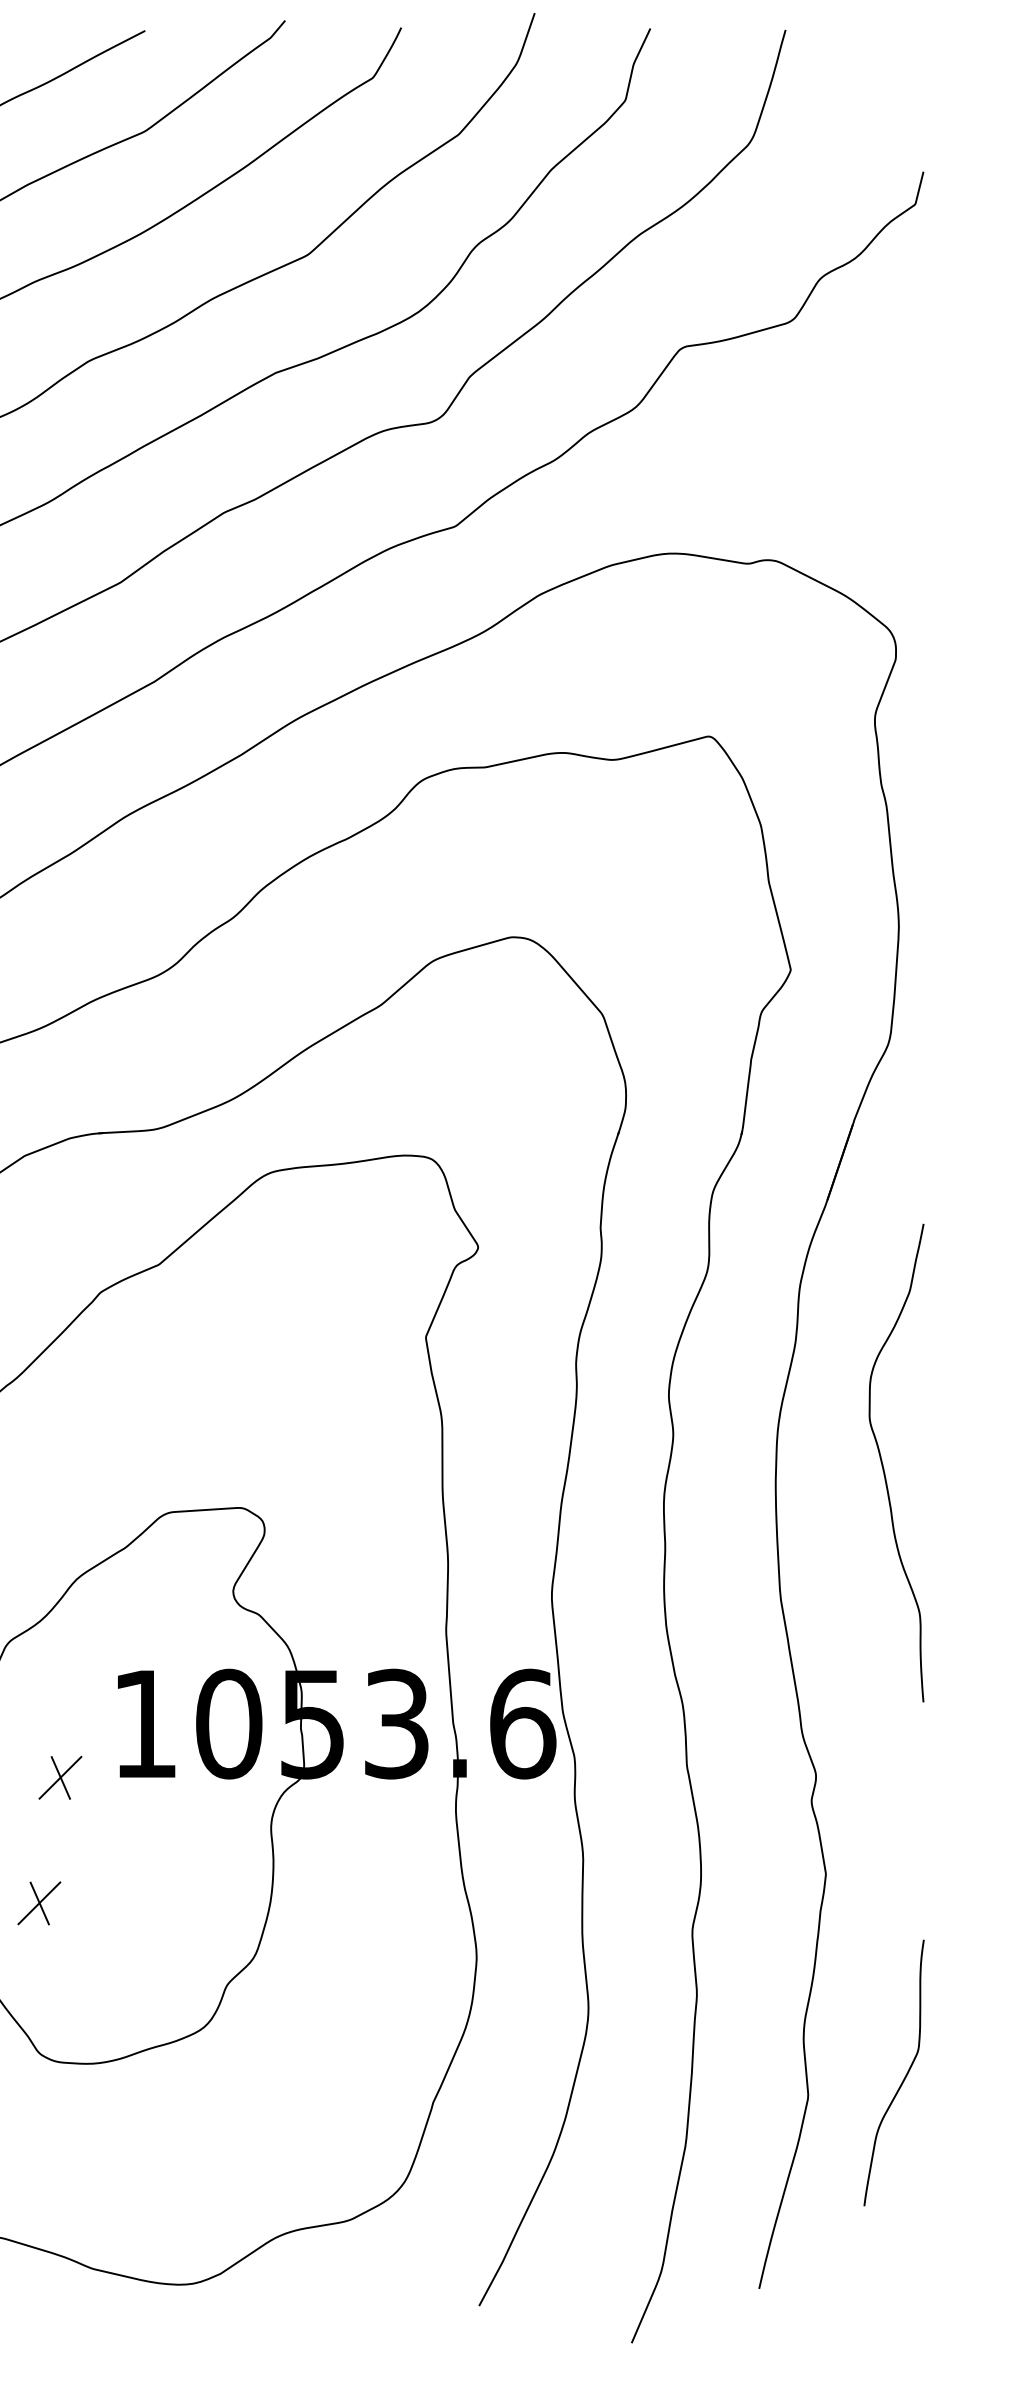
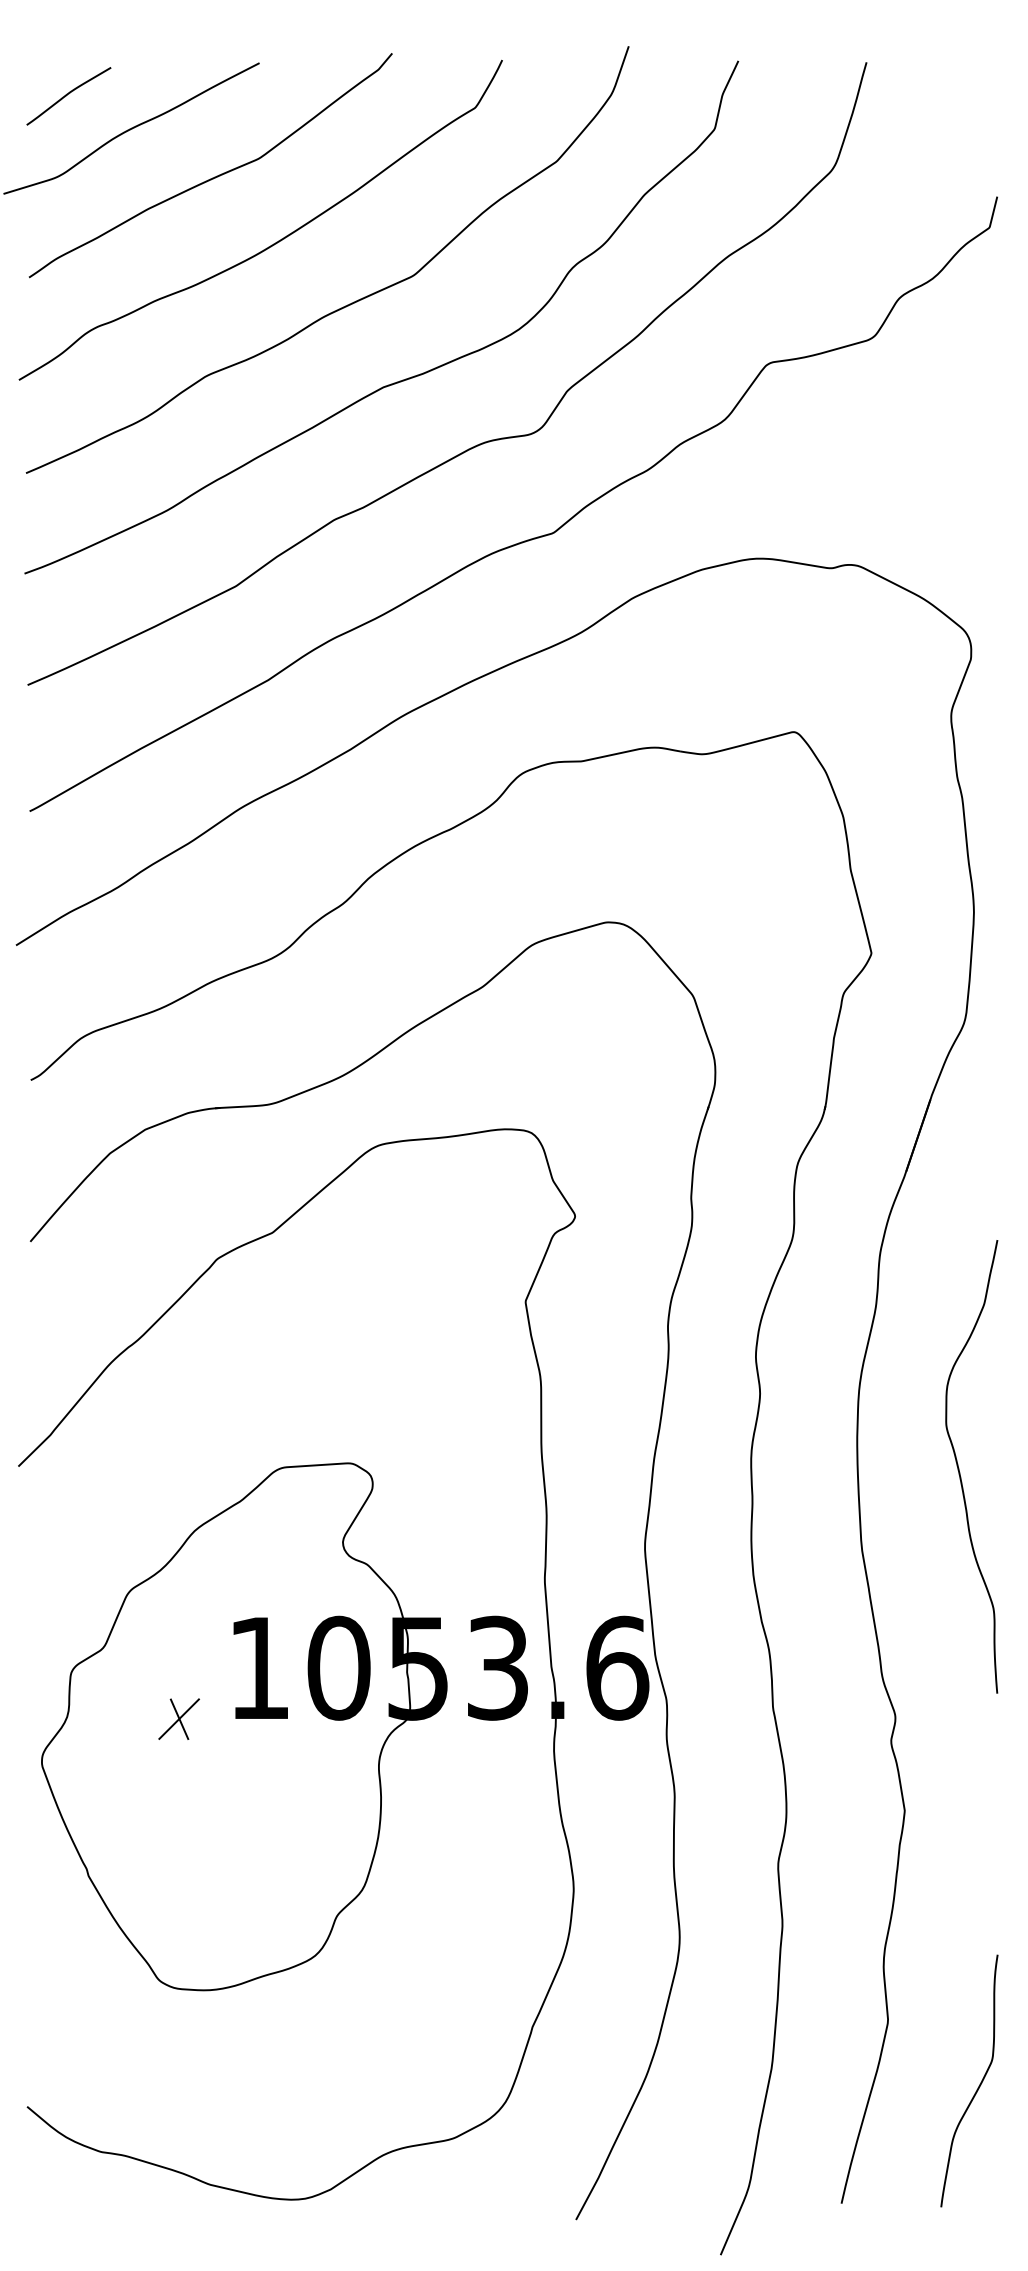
curve: (883, 1464) -> (959, 1468), moved
part: (38, 1902) -> (158, 1837), removed
curve: (902, 2079) -> (977, 2087), moved

